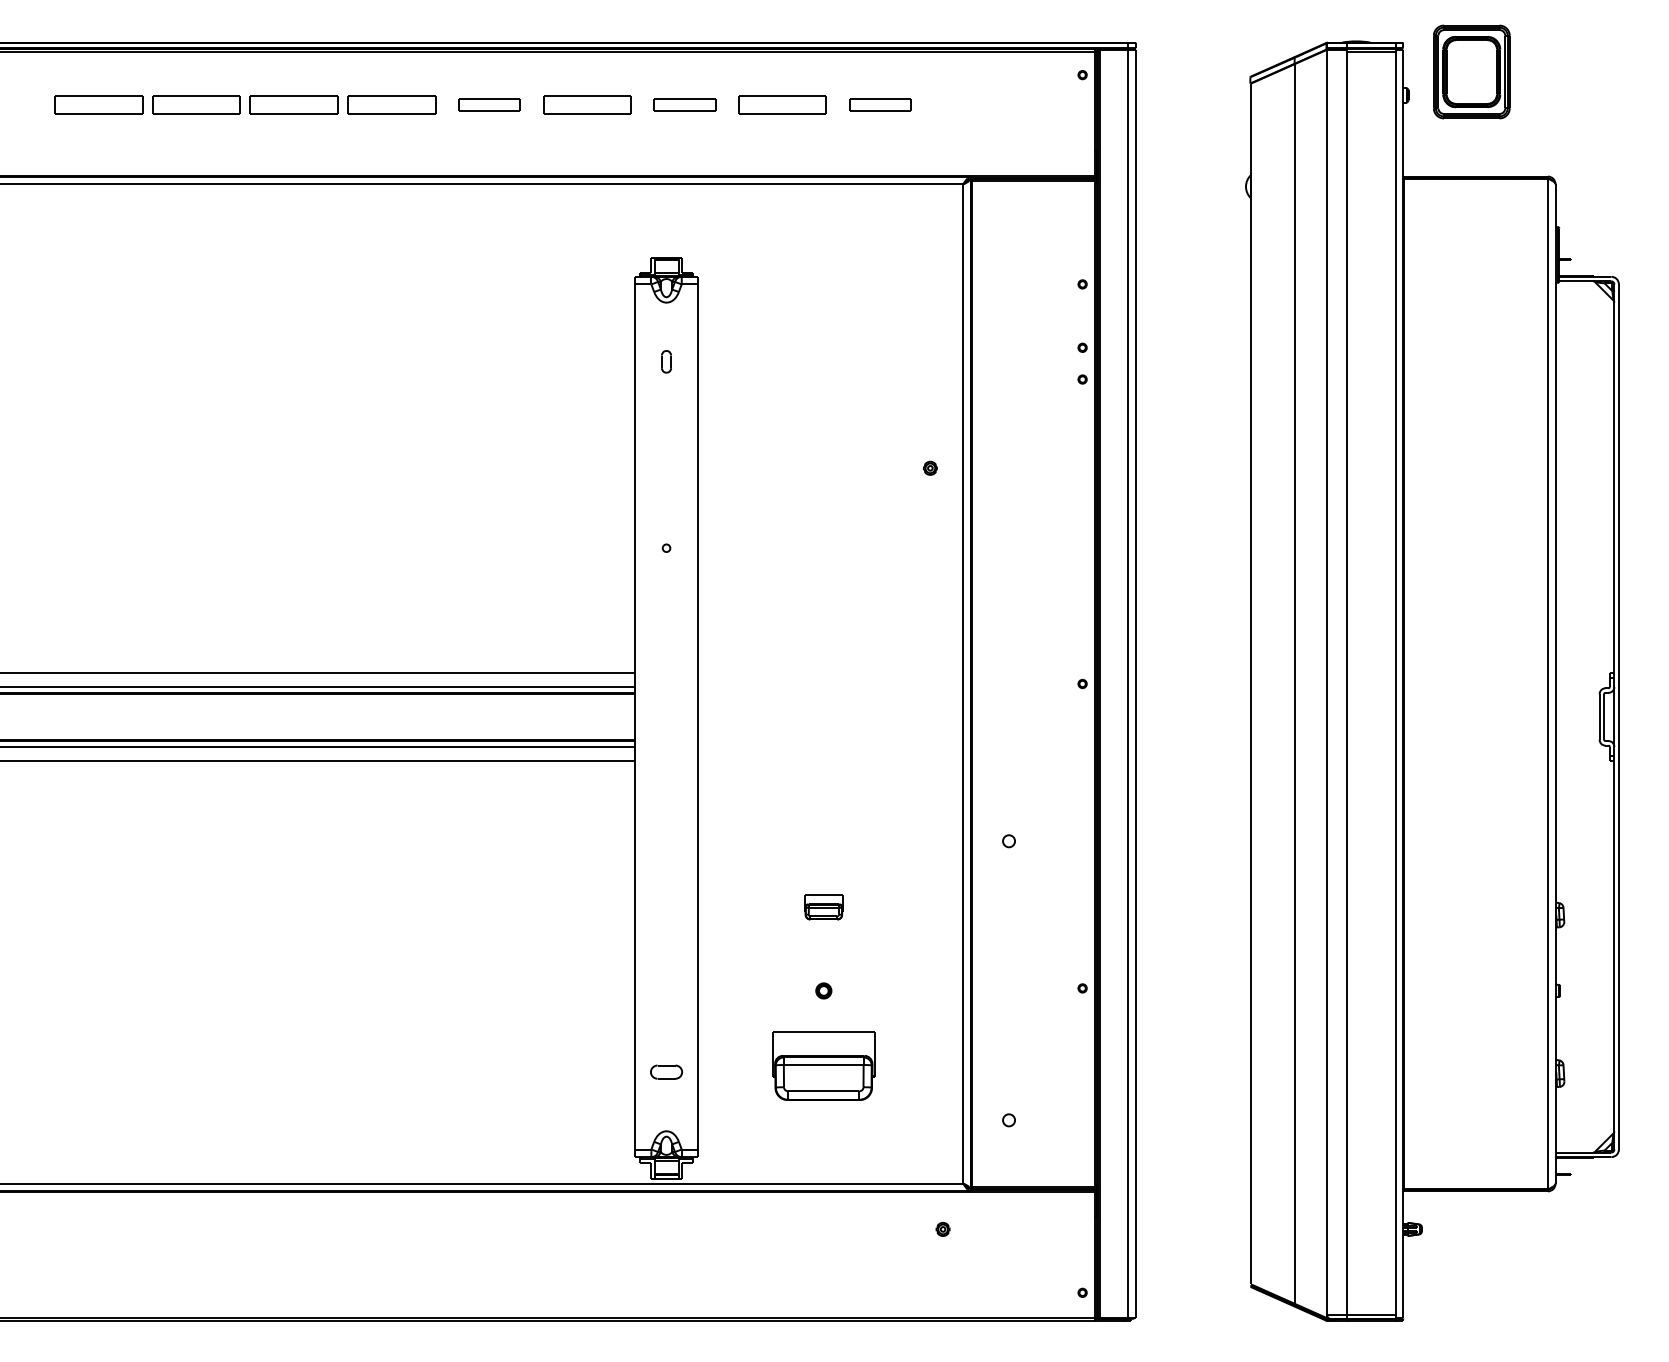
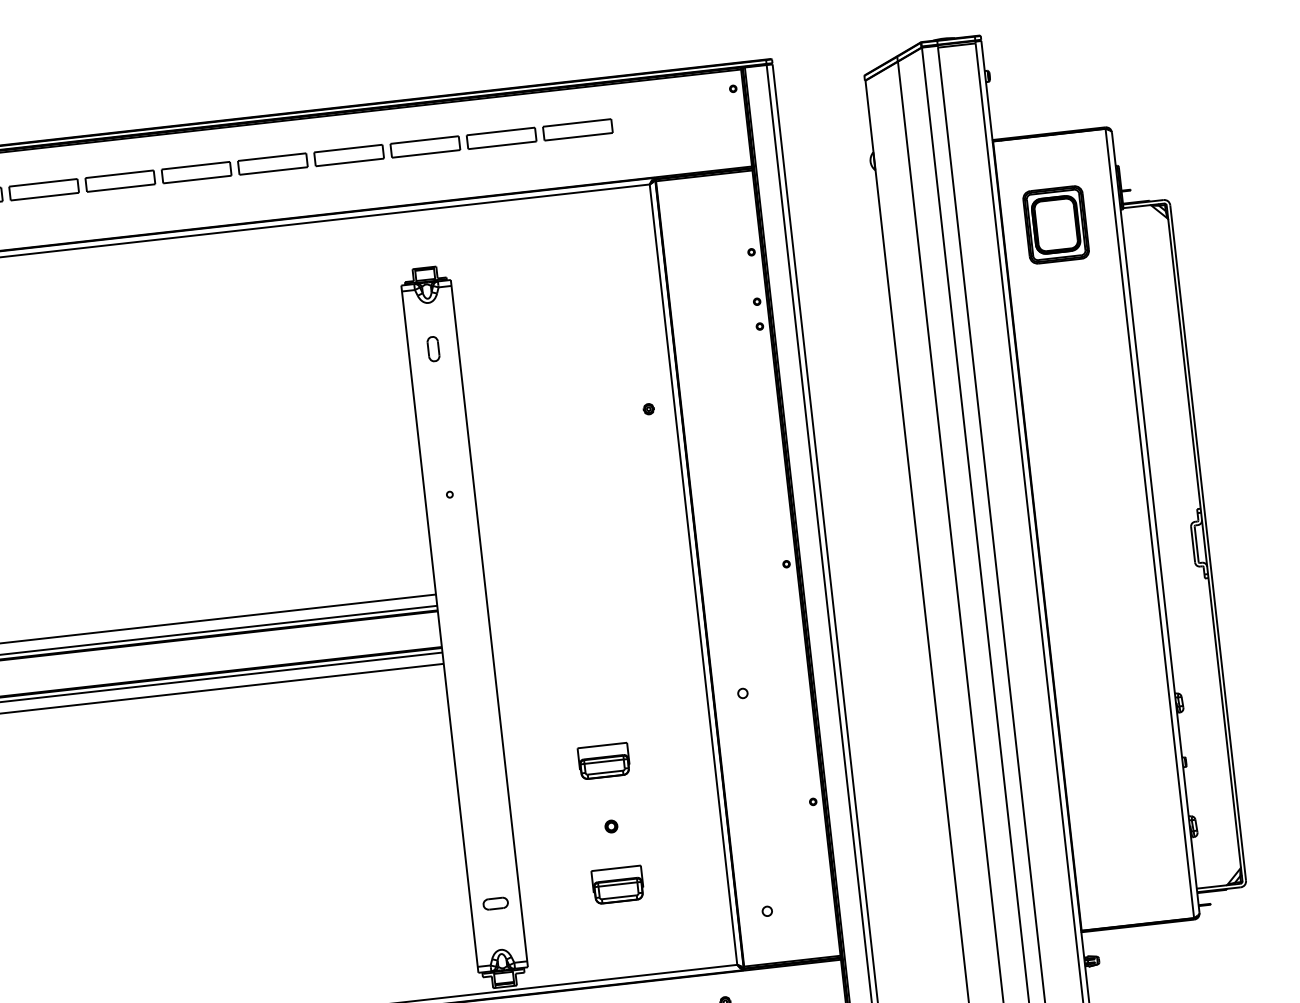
part: (1471, 71) -> (1055, 224), moved
part: (489, 104) -> (272, 163), size x1.43
part: (684, 104) -> (425, 146), size x1.43
part: (880, 104) -> (578, 129), size x1.43
part: (666, 361) -> (433, 348), size x1.43
part: (823, 907) -> (603, 761), size x1.67
part: (823, 1065) -> (617, 884), size x0.62

